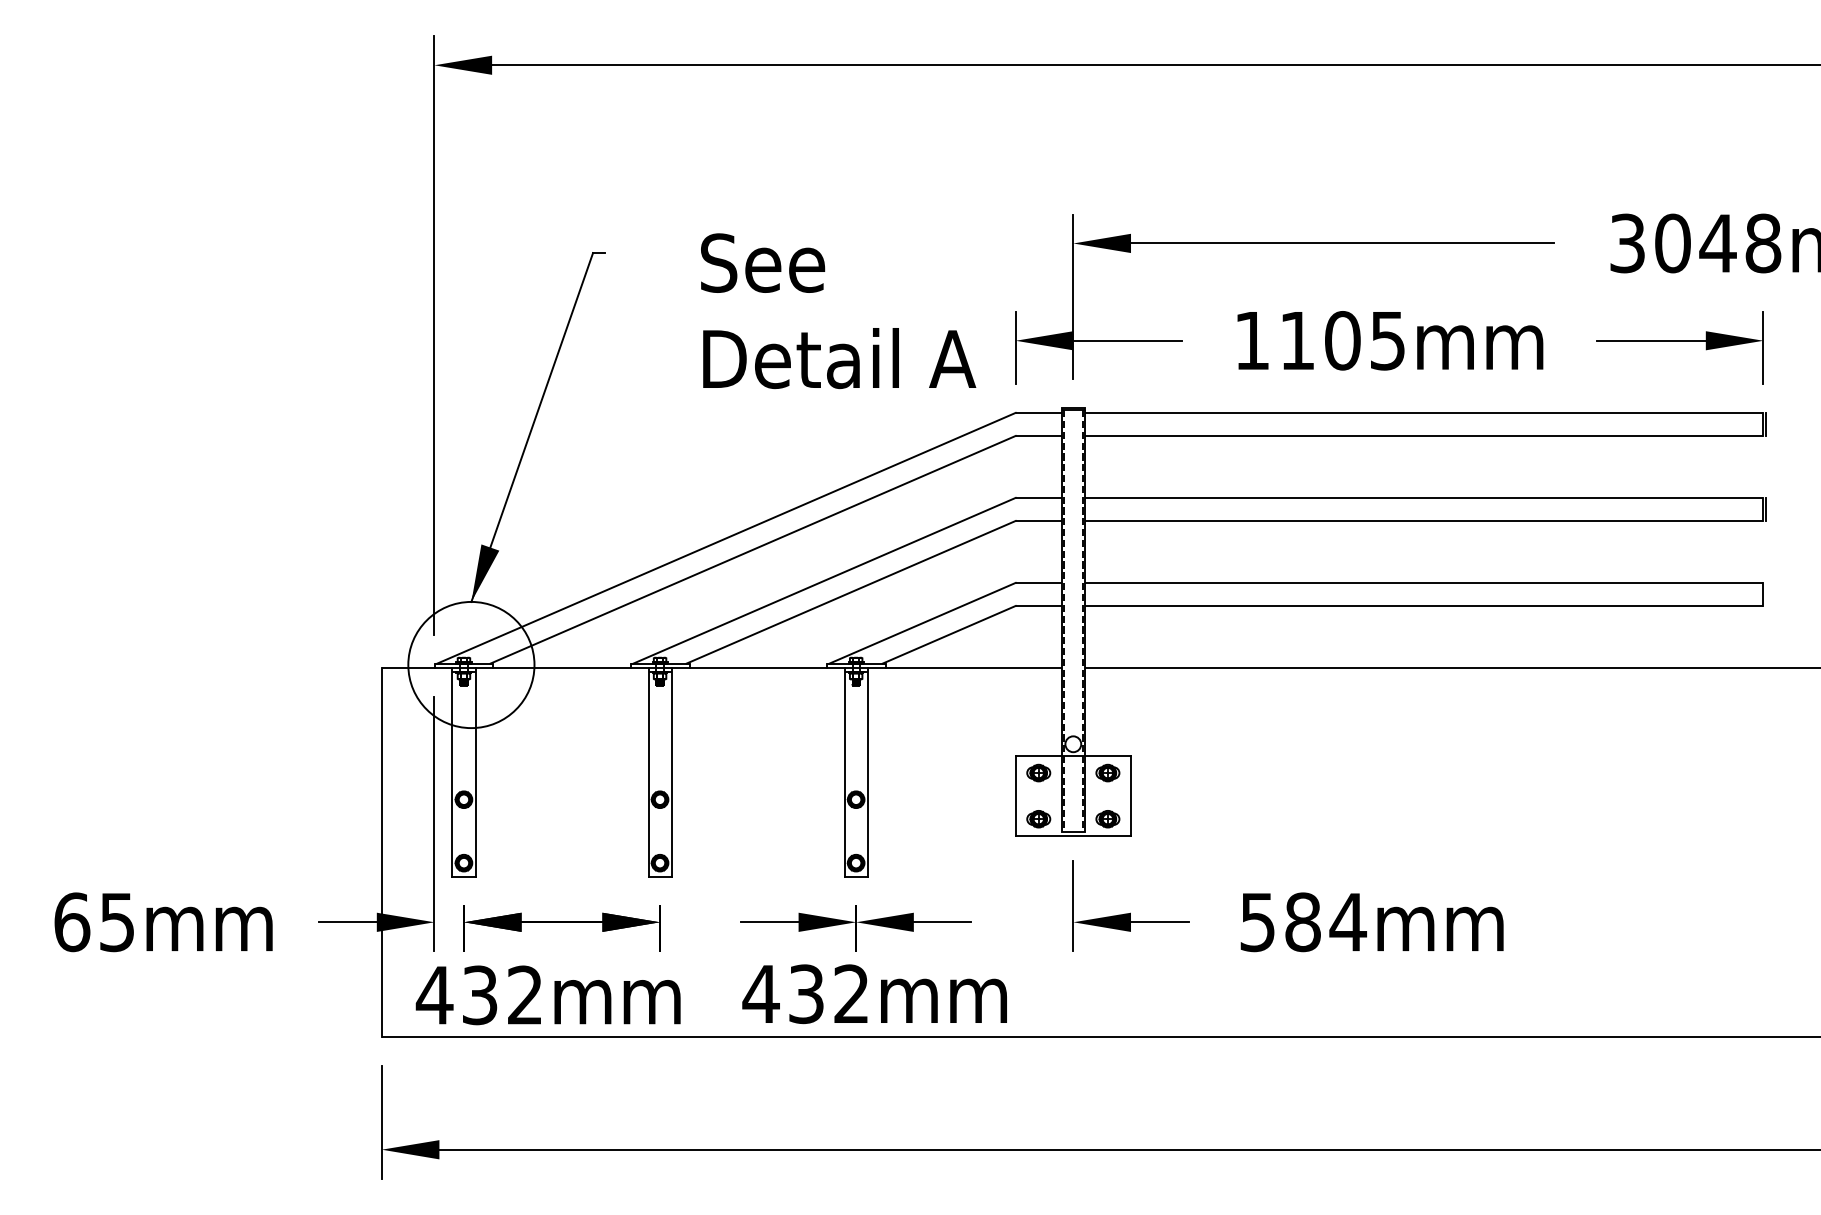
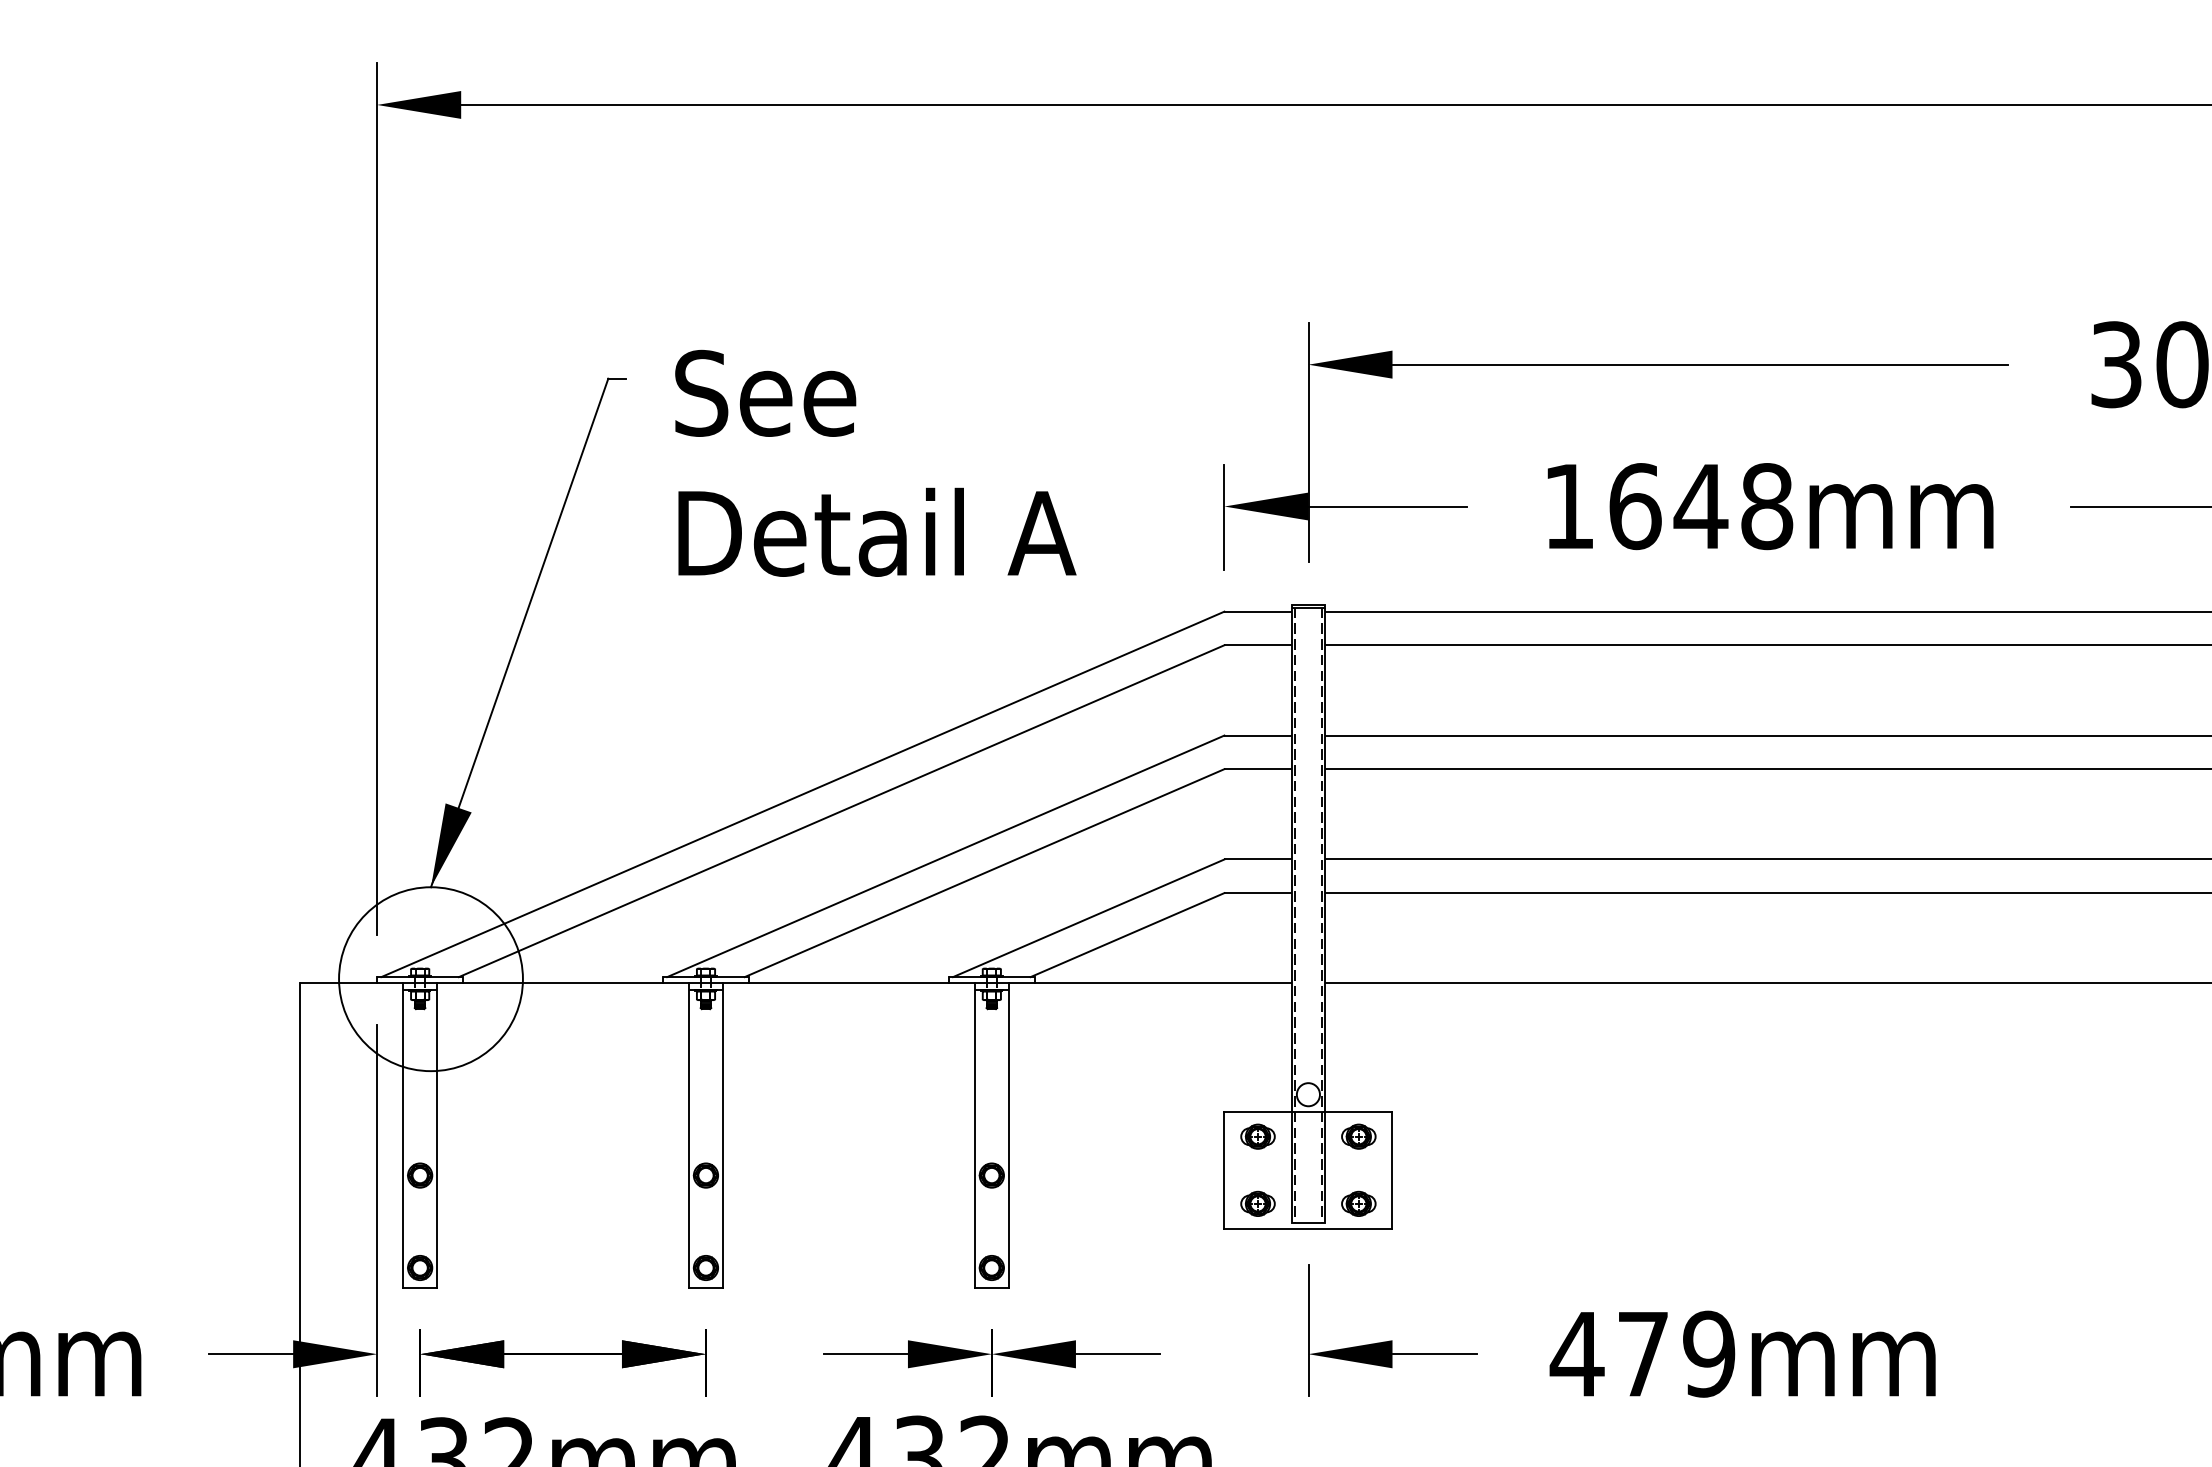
text: (838, 311) -> (875, 463), moved
text: (1342, 340) -> (1700, 506), 1105mm -> 1648mm
text: (1302, 922) -> (1642, 1354), 584mm -> 479mm

